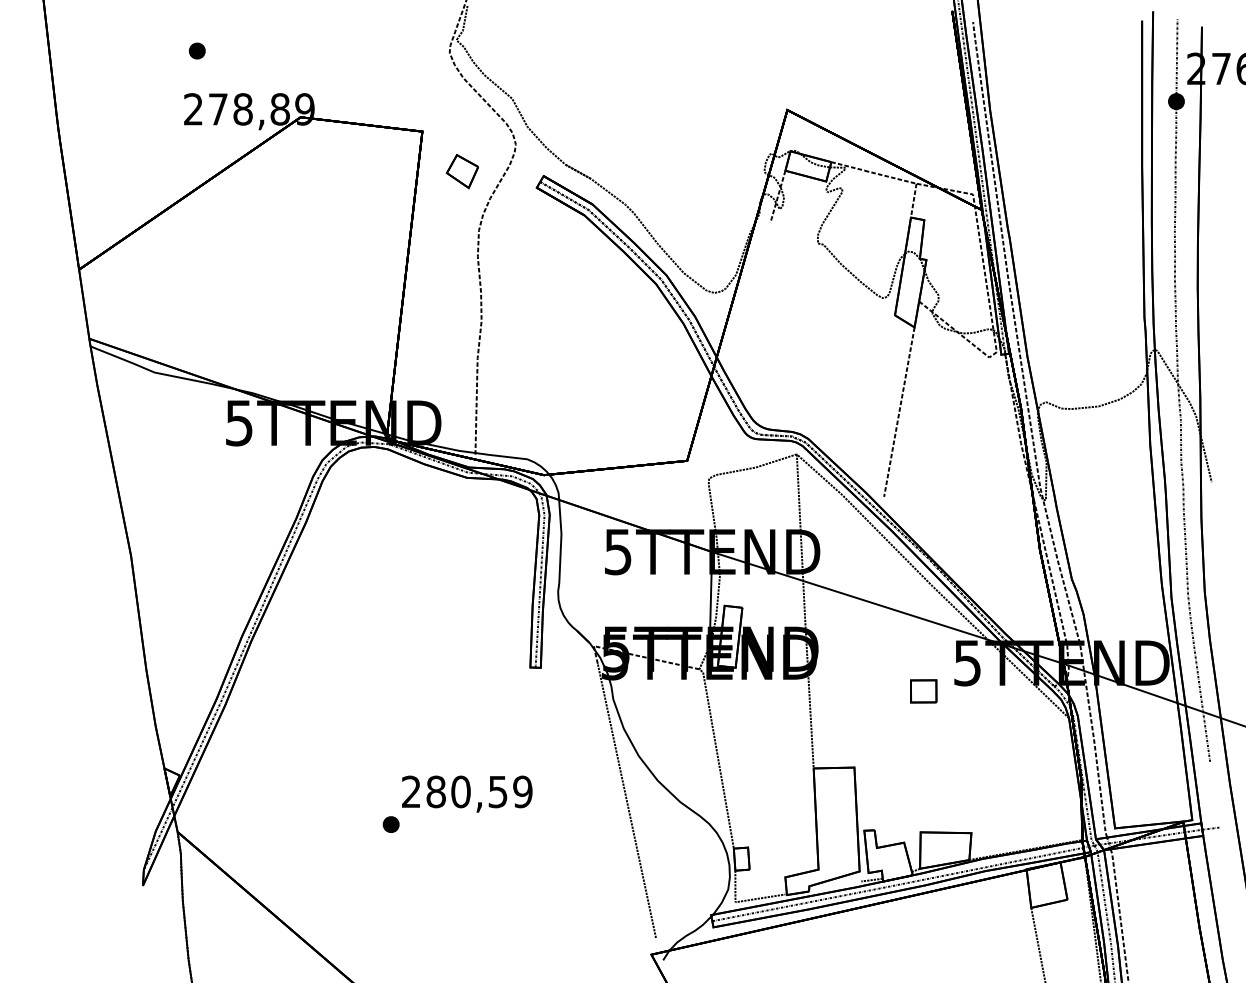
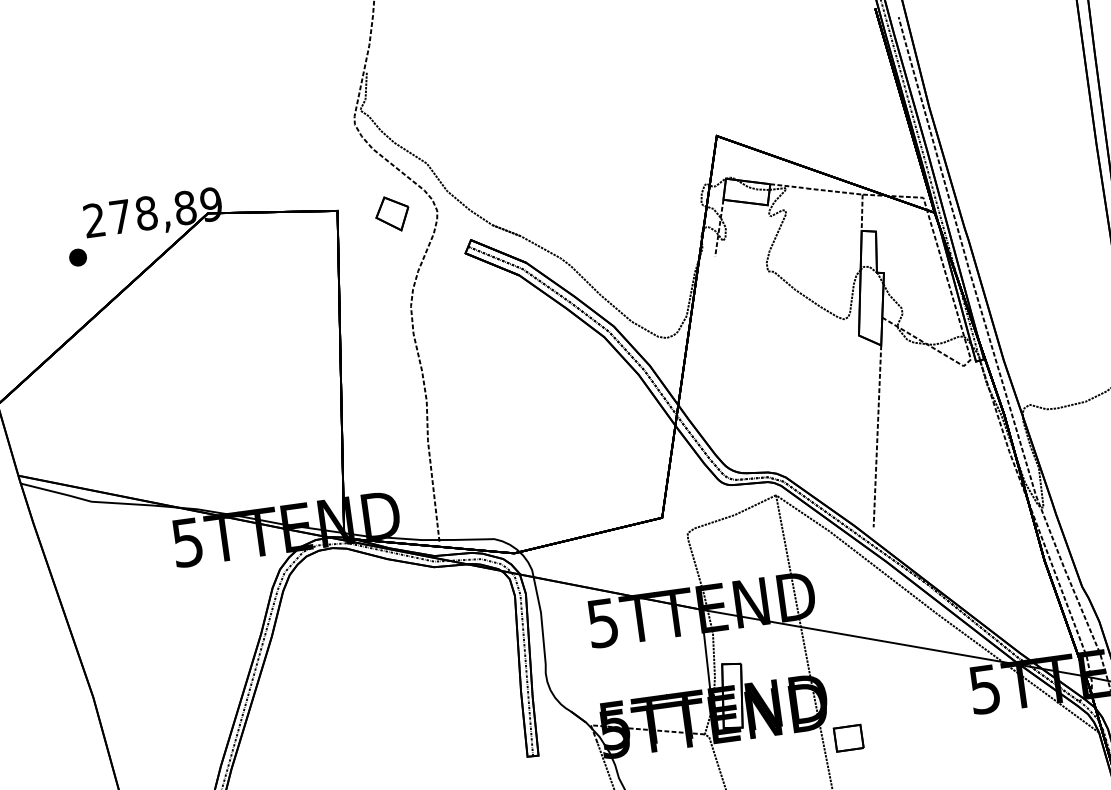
part: (197, 50) -> (78, 256), moved
part: (461, 171) -> (391, 214), moved
part: (923, 691) -> (848, 738), moved

